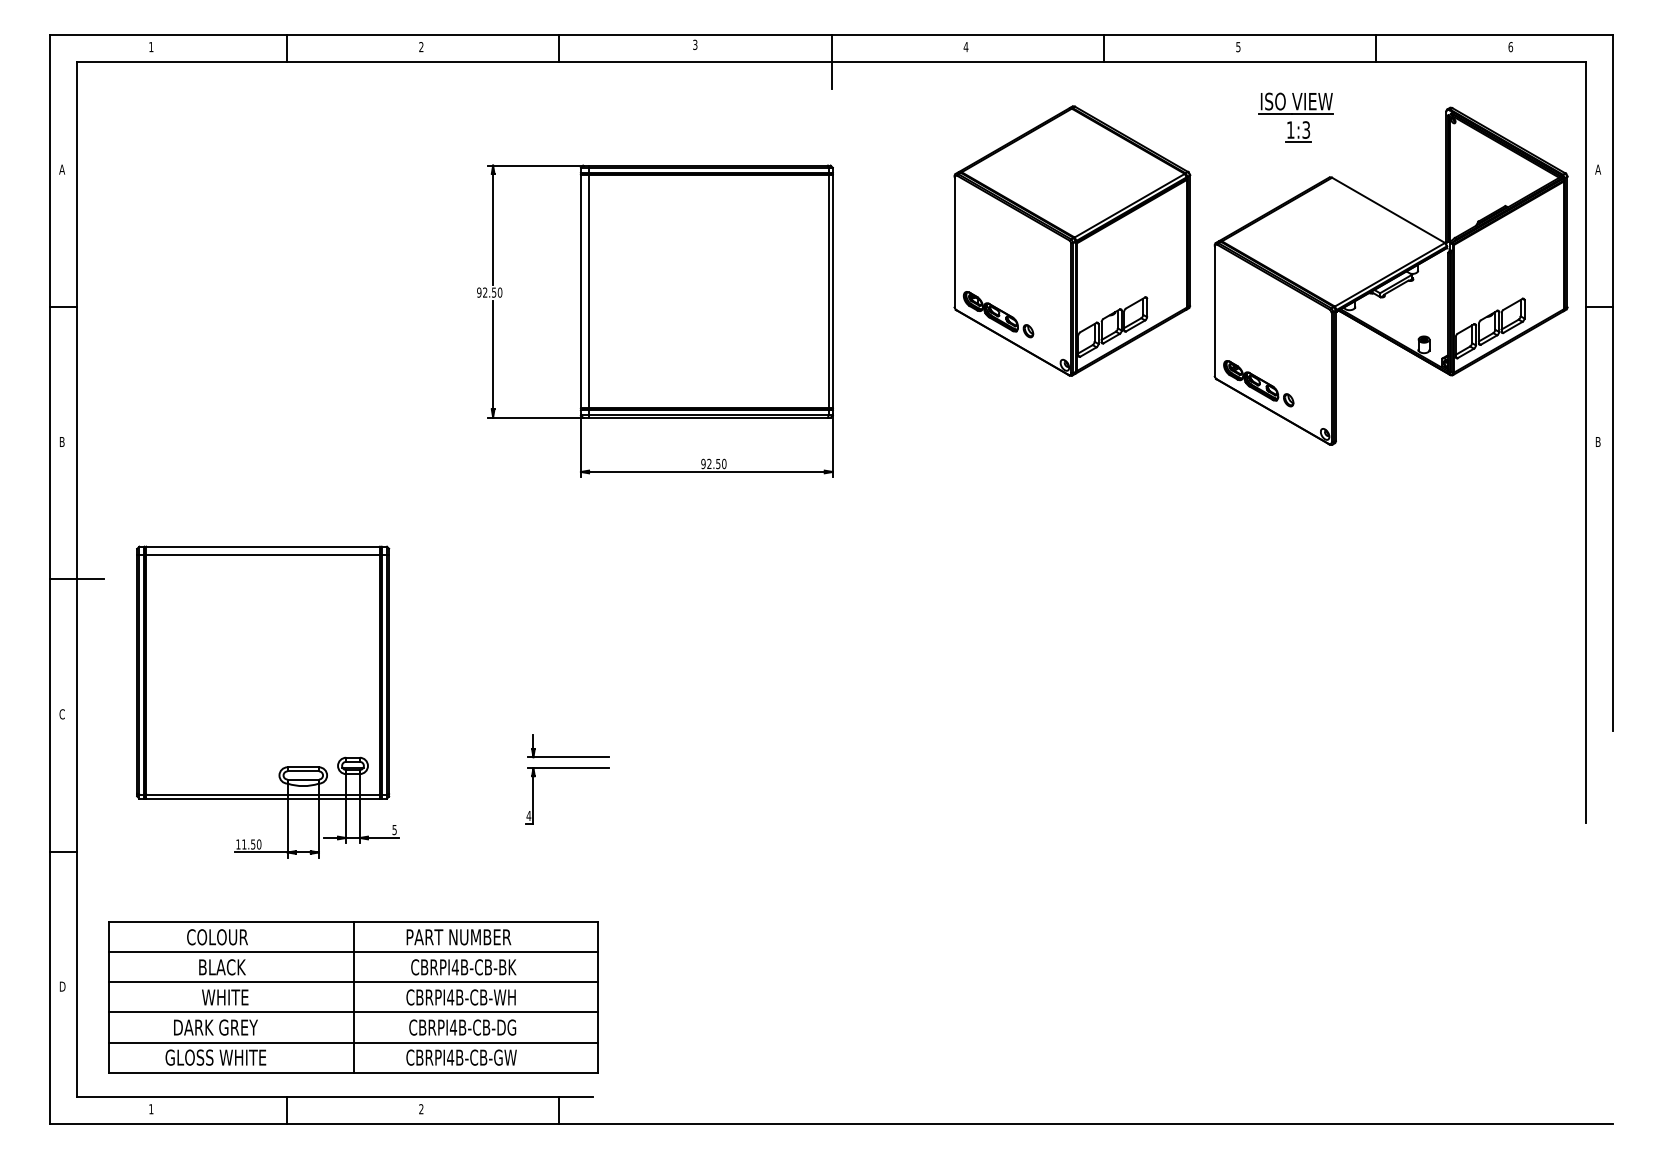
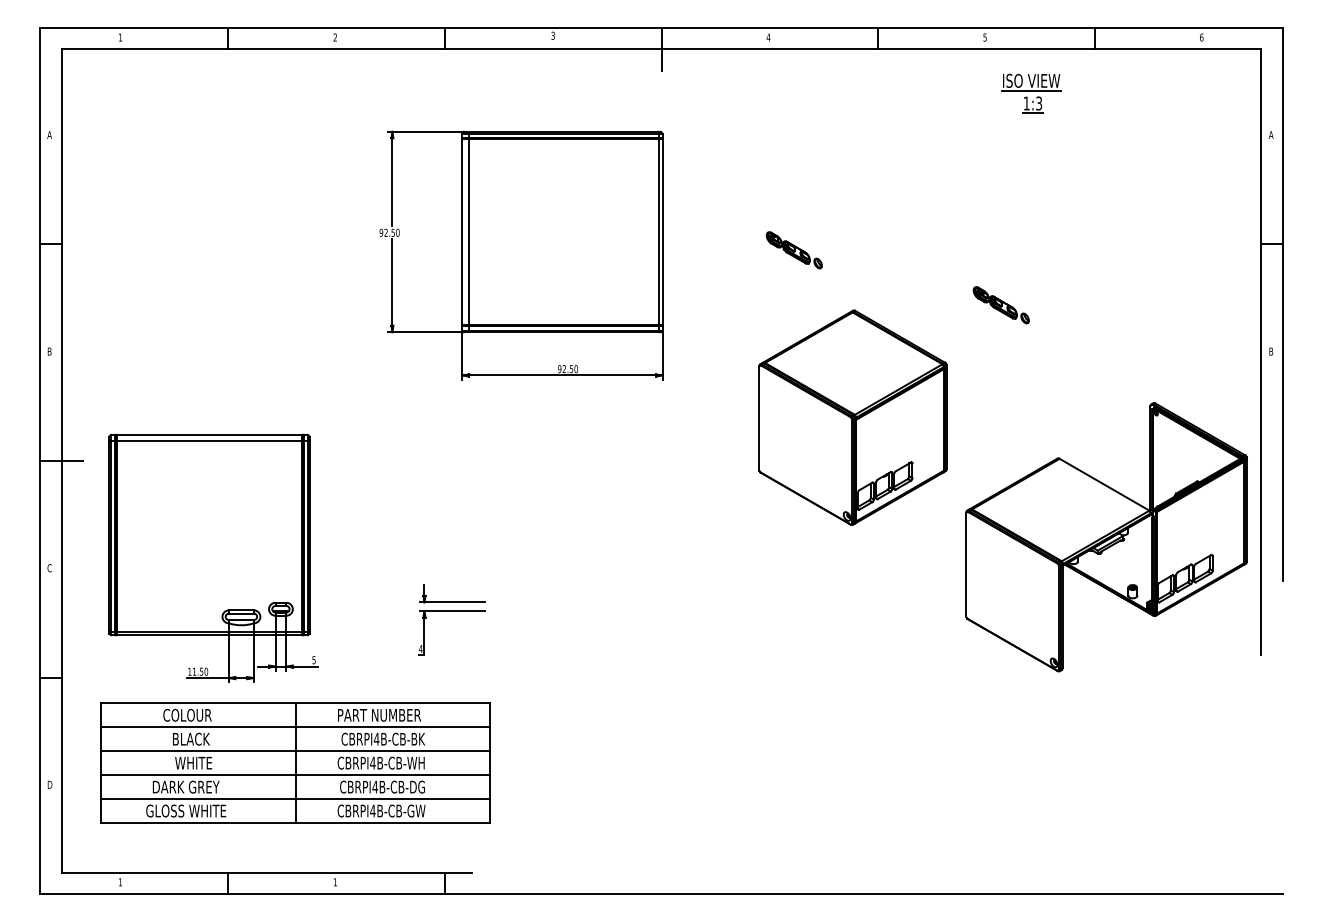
part: (1072, 240) -> (853, 417), moved
part: (1390, 275) -> (1106, 536), moved
part: (353, 997) -> (295, 763), moved
text: (421, 1109) -> (335, 882), 2 -> 1

